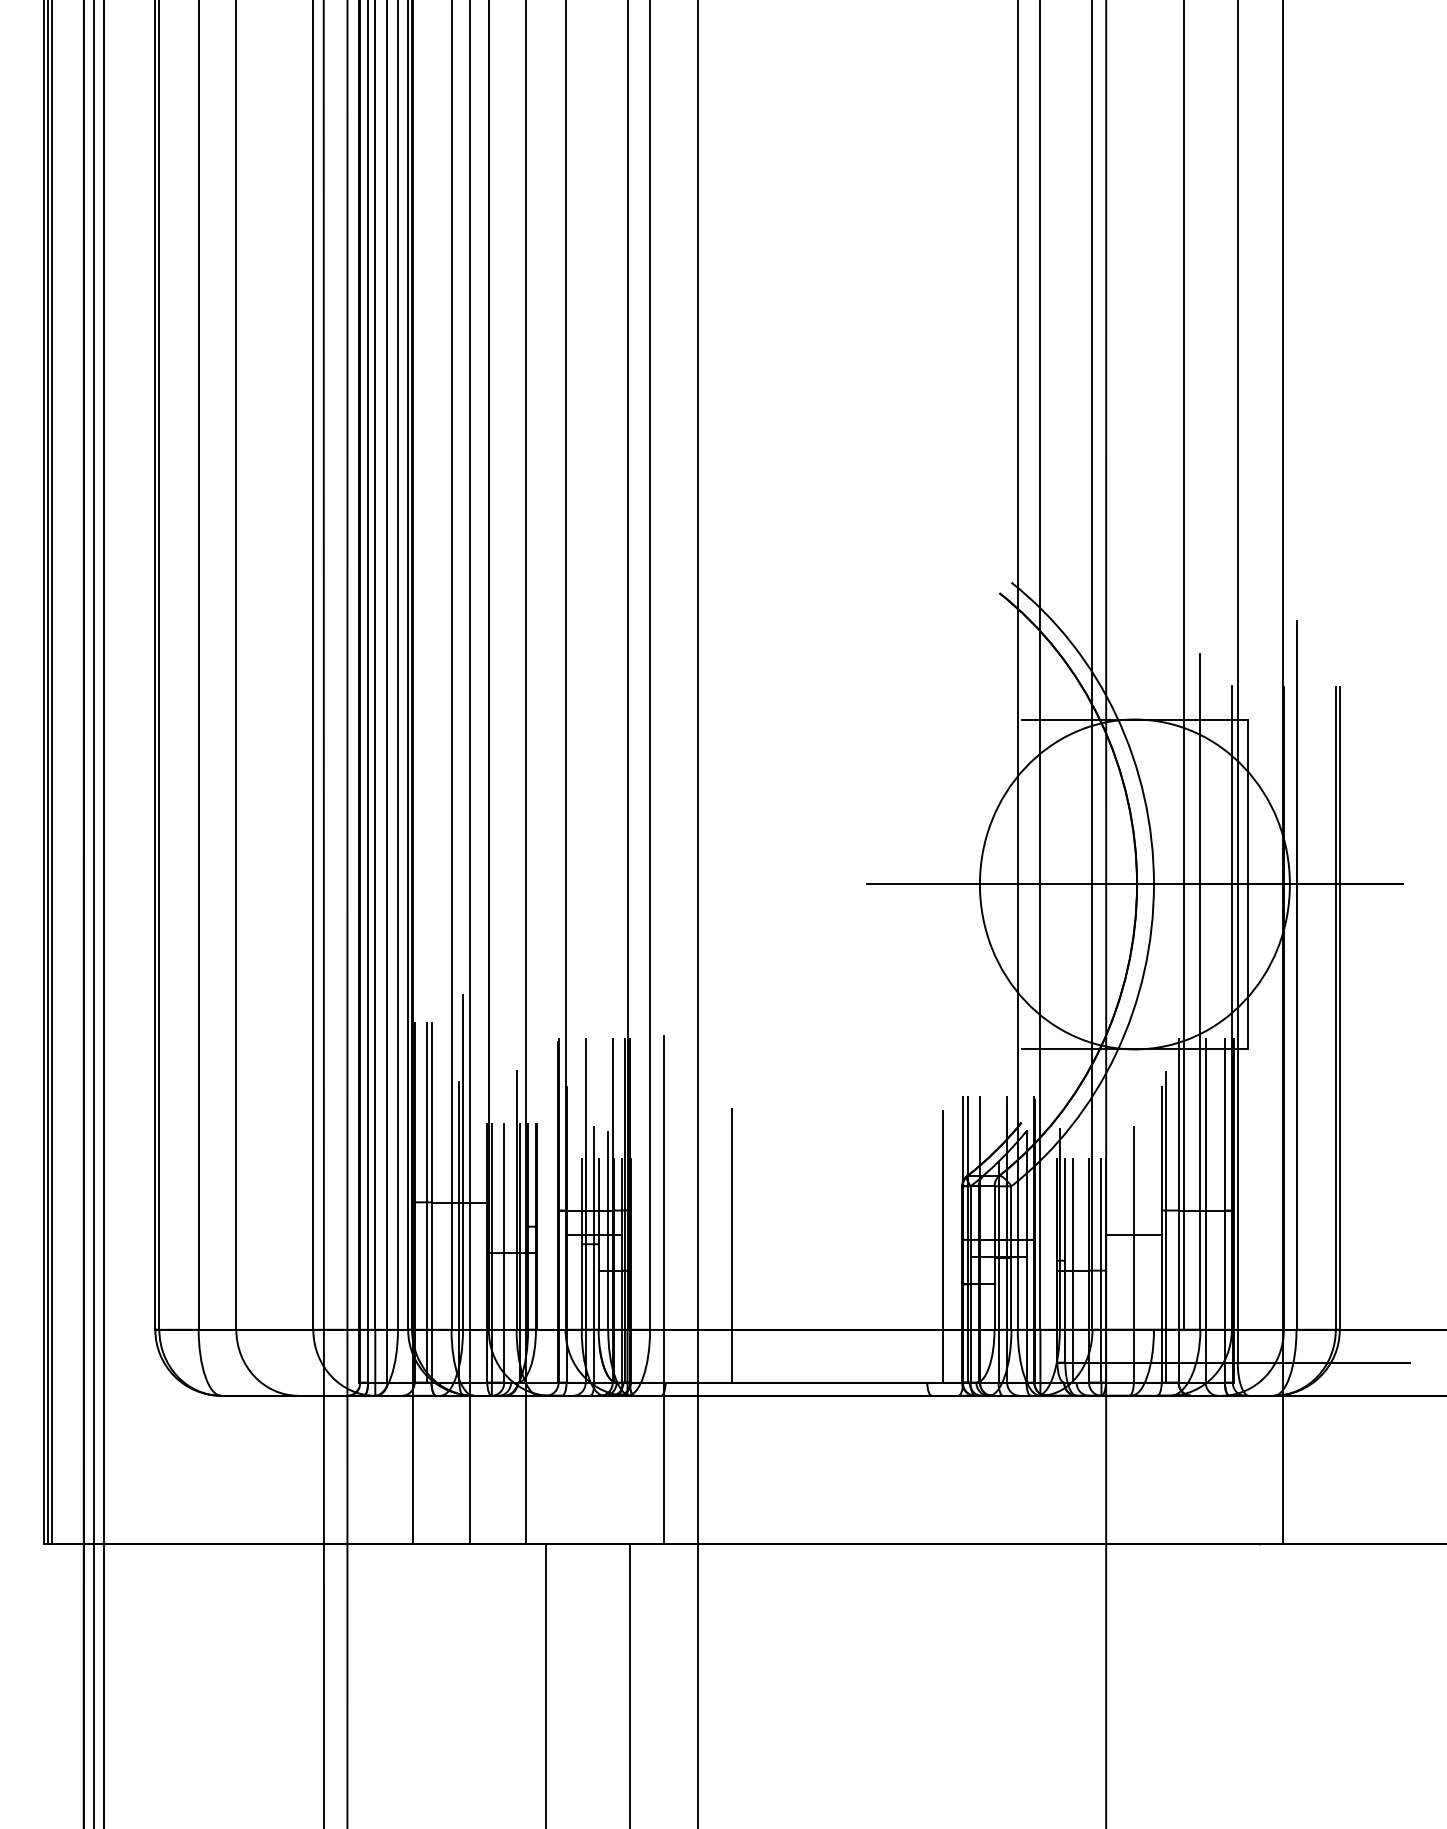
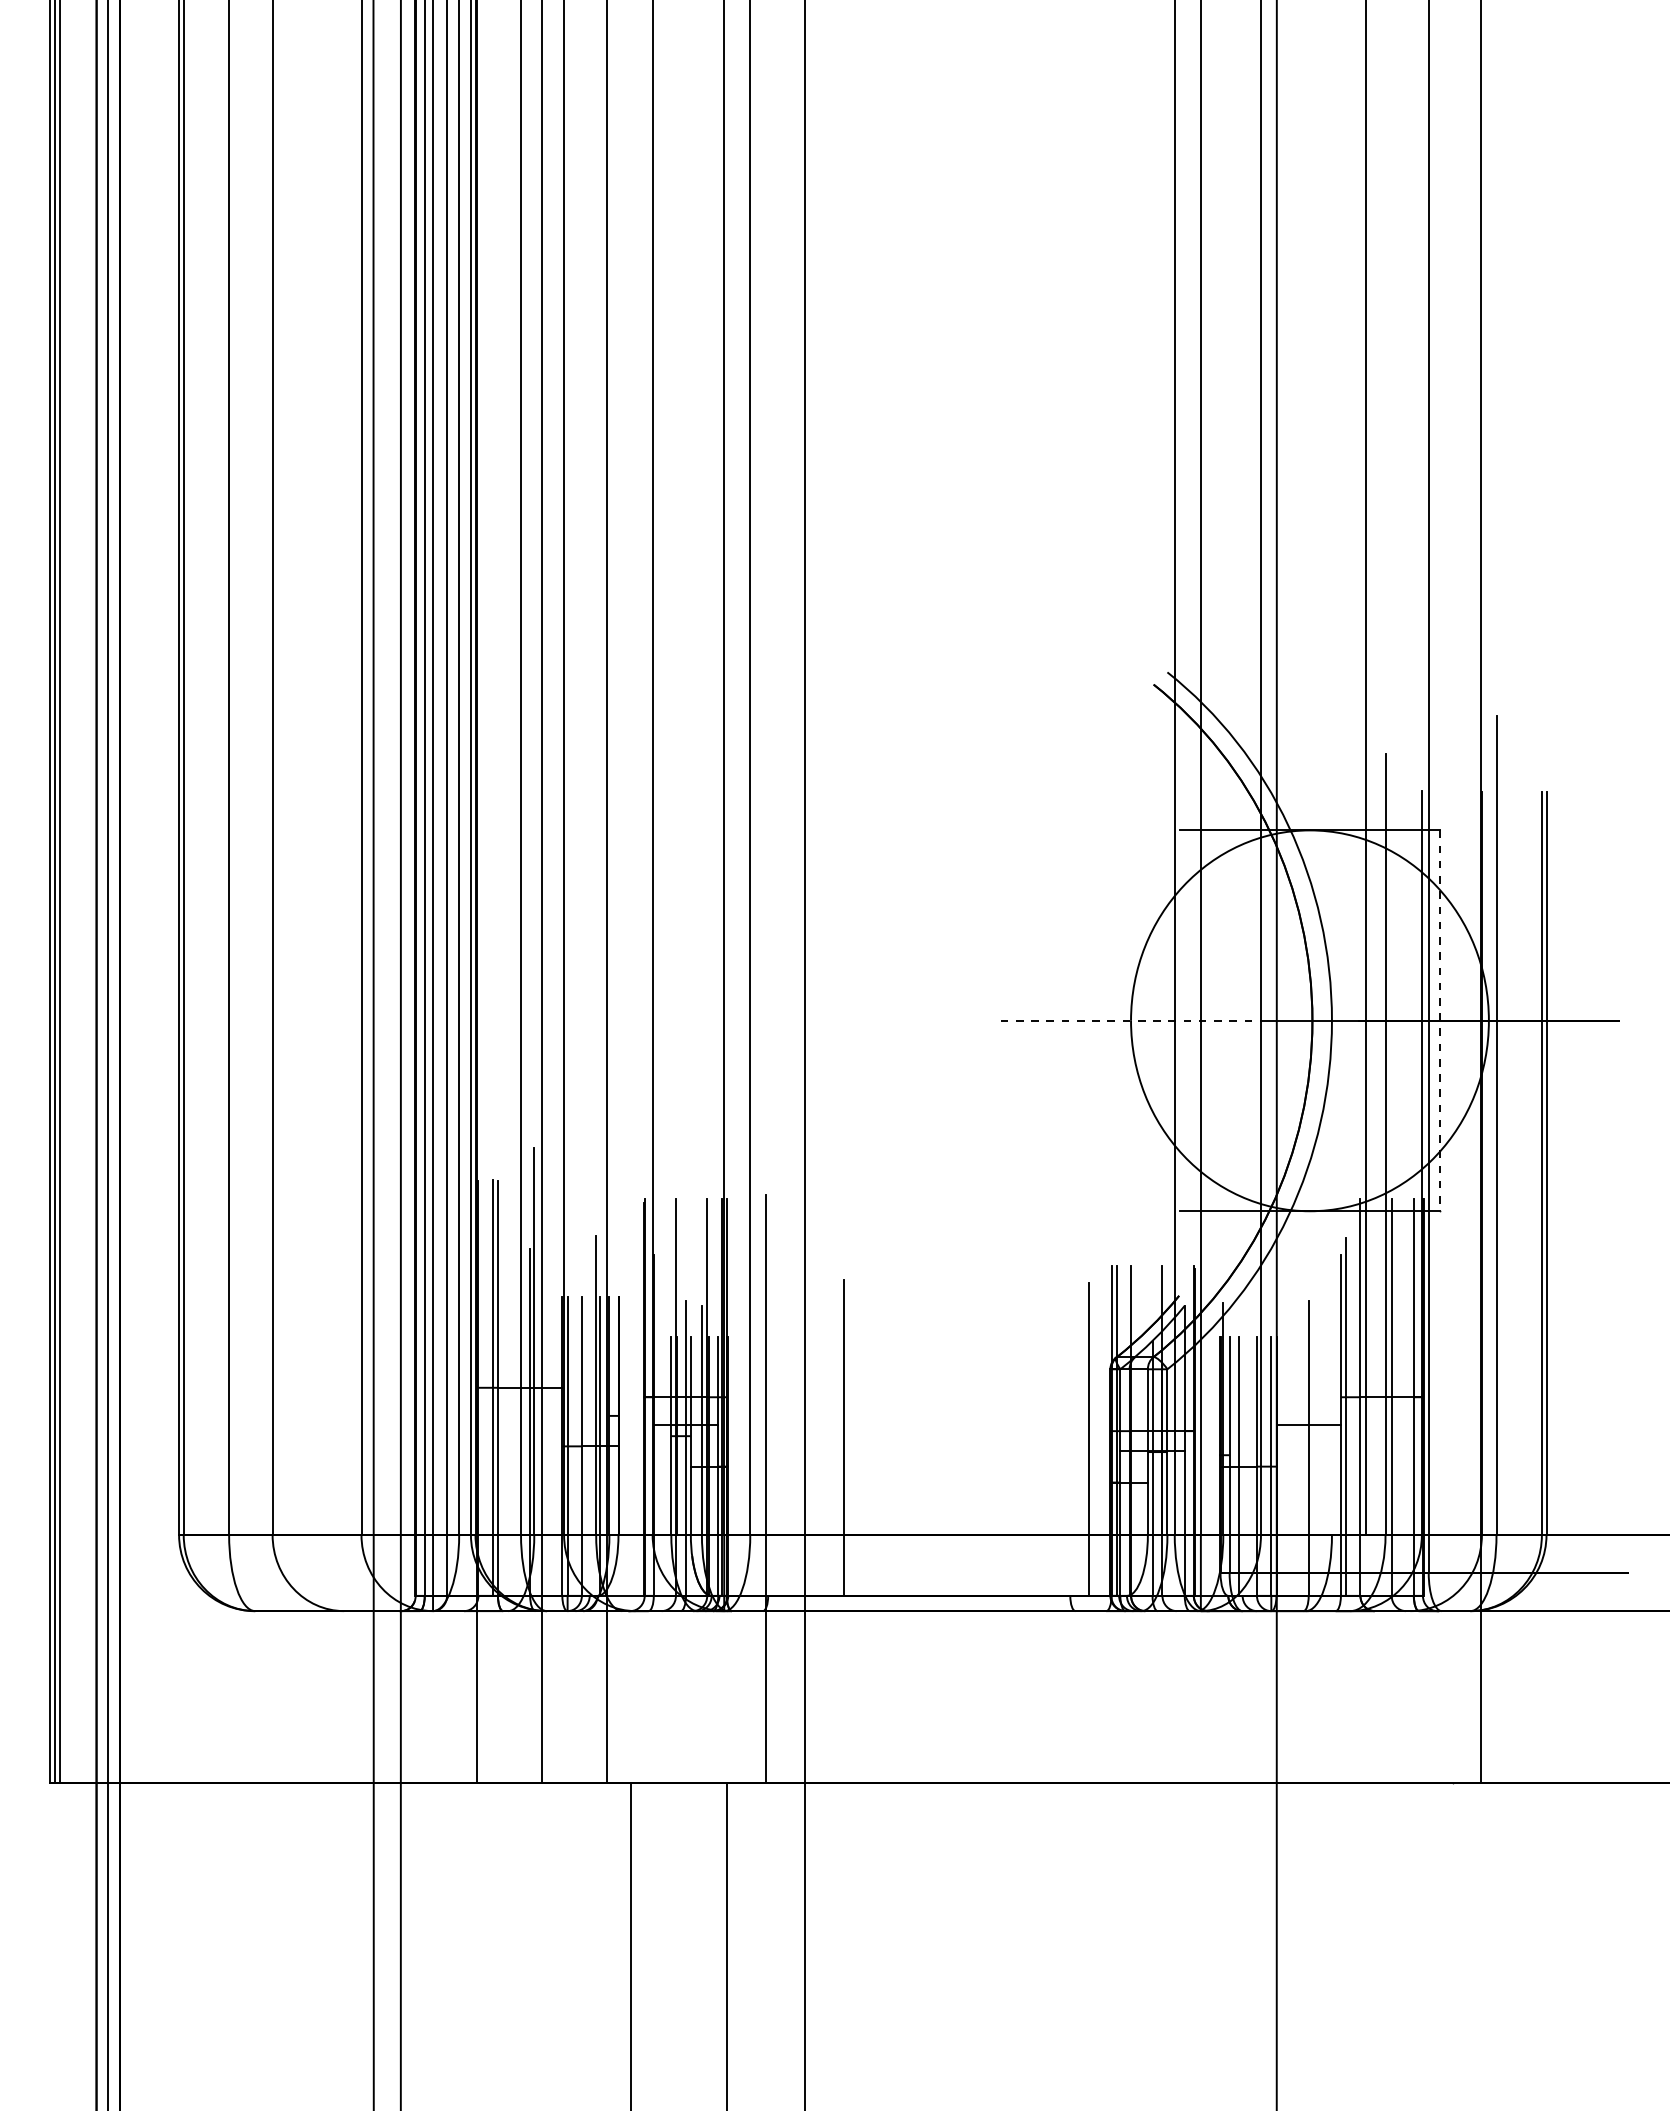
line: (980, 884) -> (1131, 1020), solid -> dashed
line: (1247, 885) -> (1440, 1021), solid -> dashed

